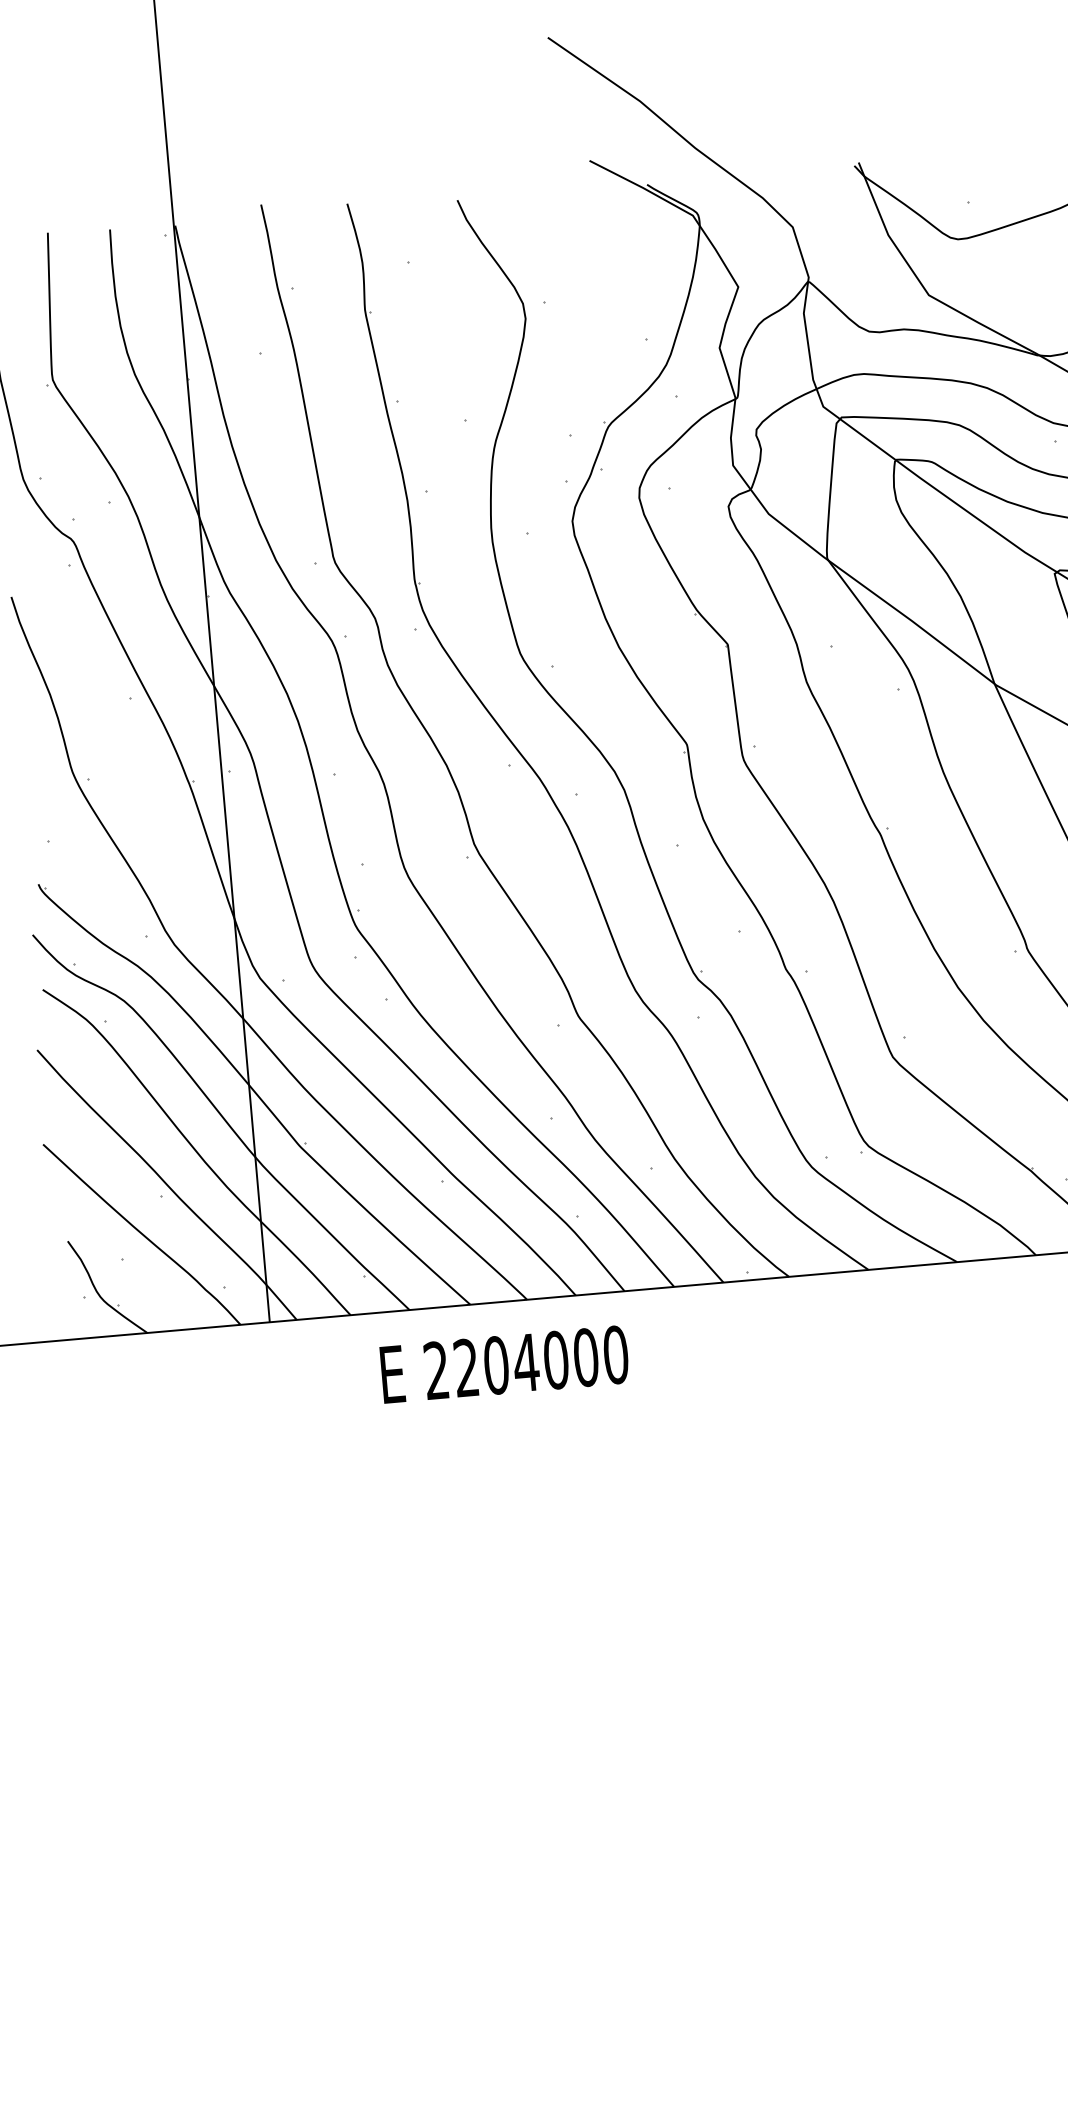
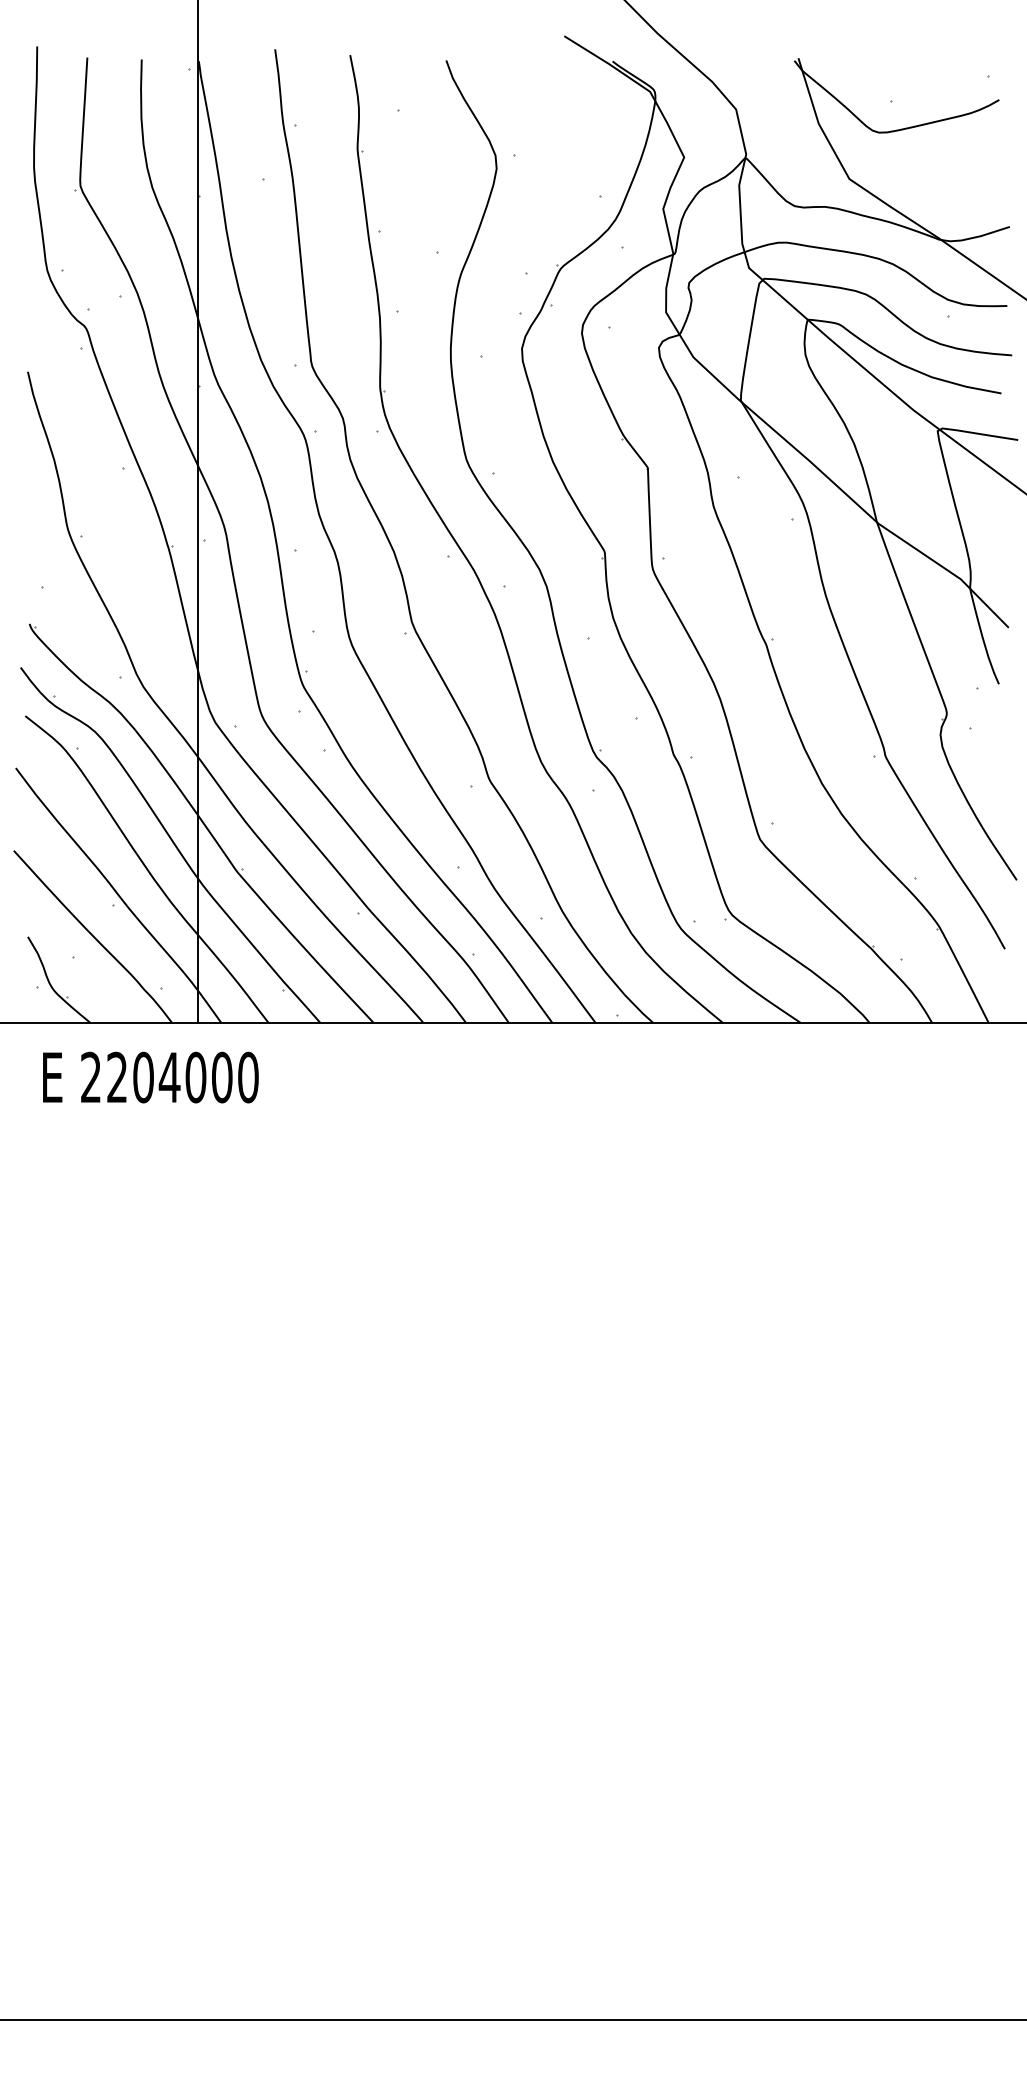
text: (504, 1364) -> (150, 1077), moved

